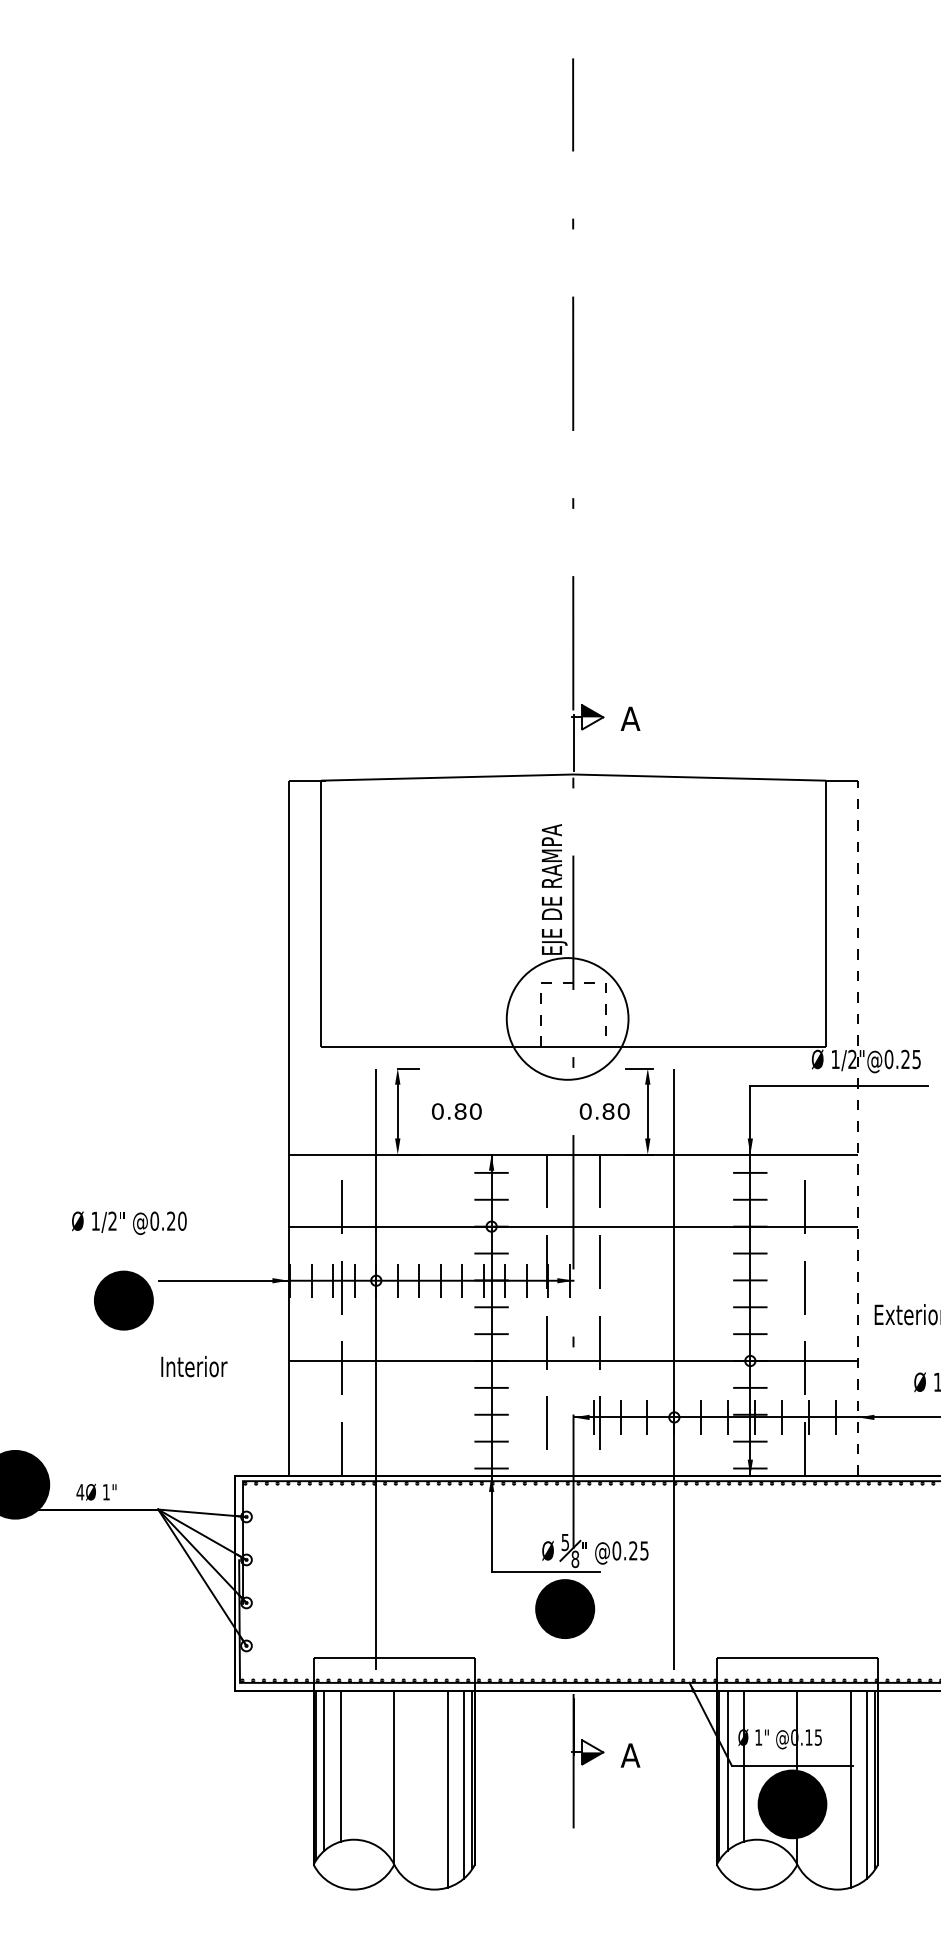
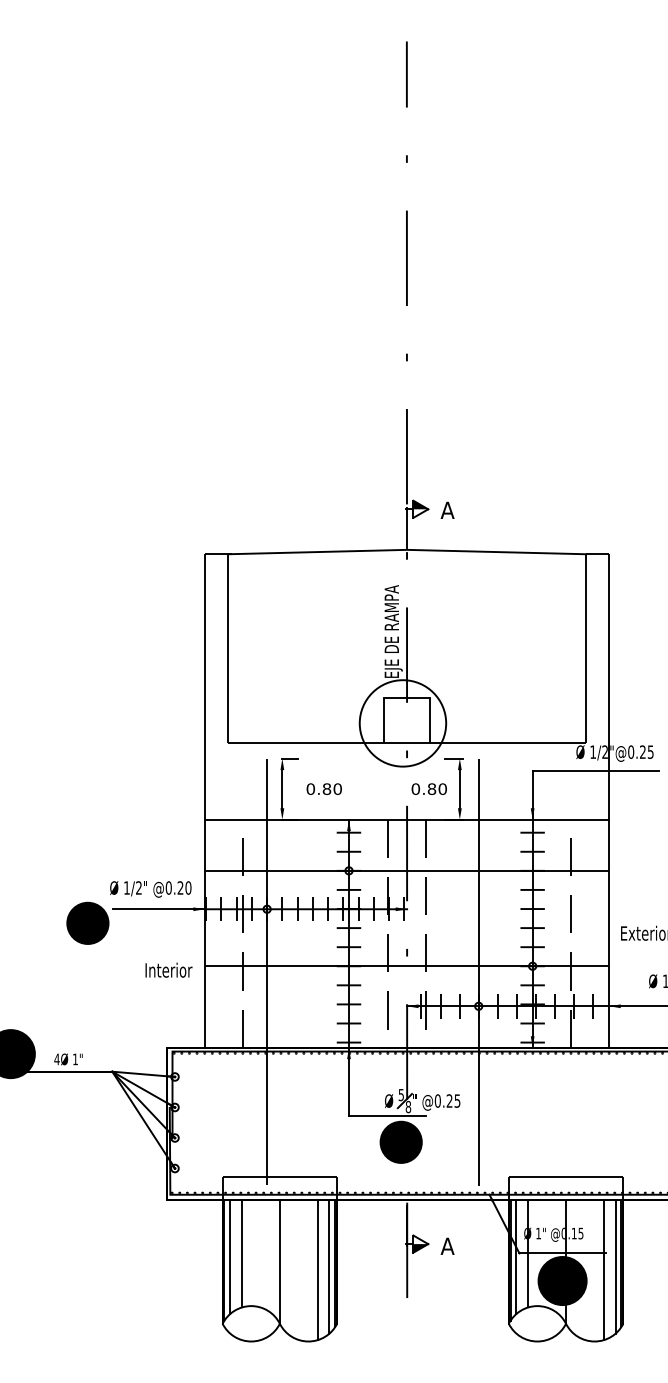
line: (574, 982) -> (407, 697), dashed -> solid
line: (858, 1128) -> (609, 801), dashed -> solid
text: (128, 1223) -> (150, 889), moved
text: (193, 1365) -> (168, 969), moved

